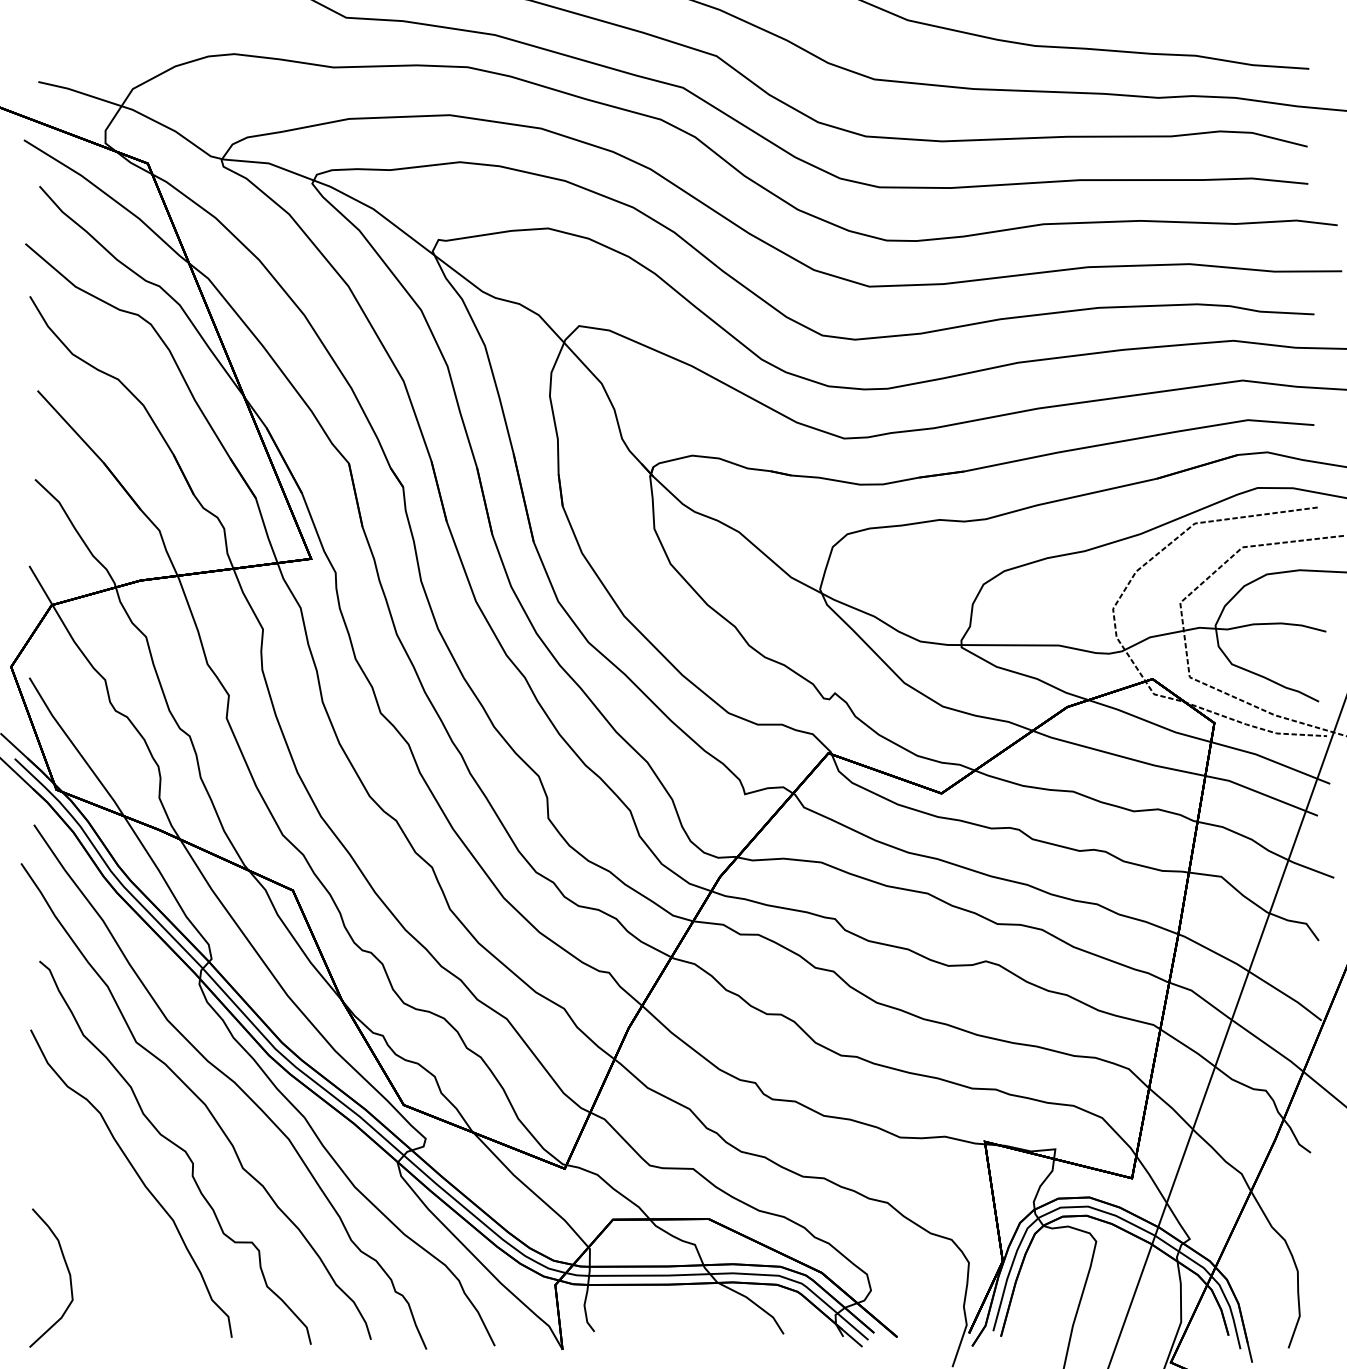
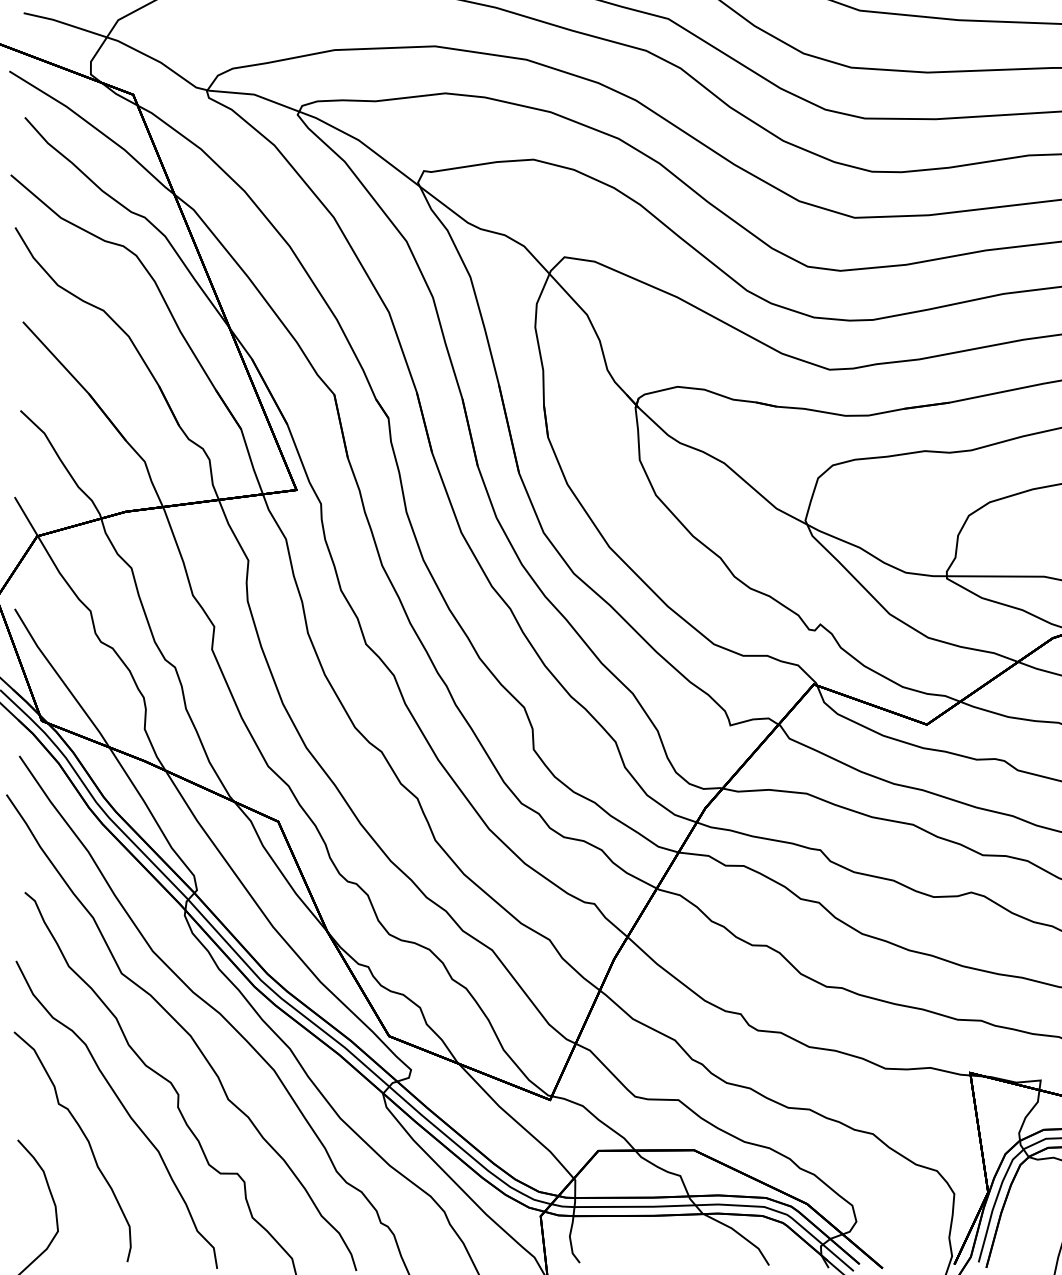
part: (99, 1206) -> (84, 1137), added

